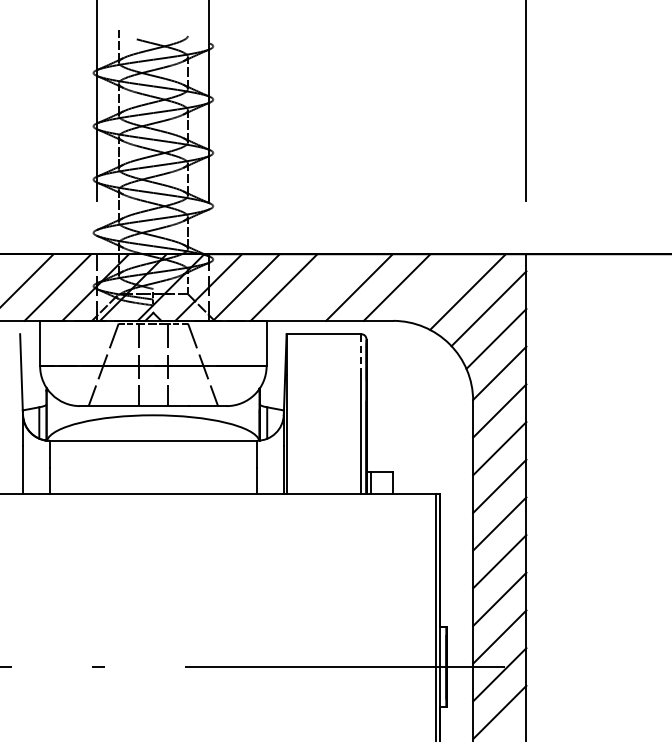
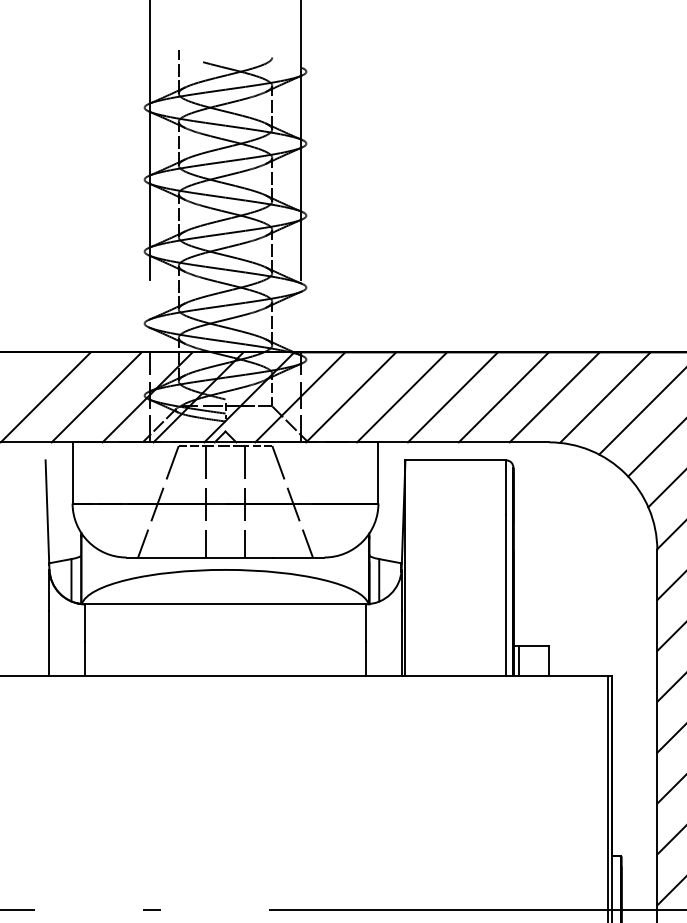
line: (321, 287) -> (452, 397), added
line: (434, 287) -> (605, 397), added
line: (361, 354) -> (506, 487), dashed -> solid

